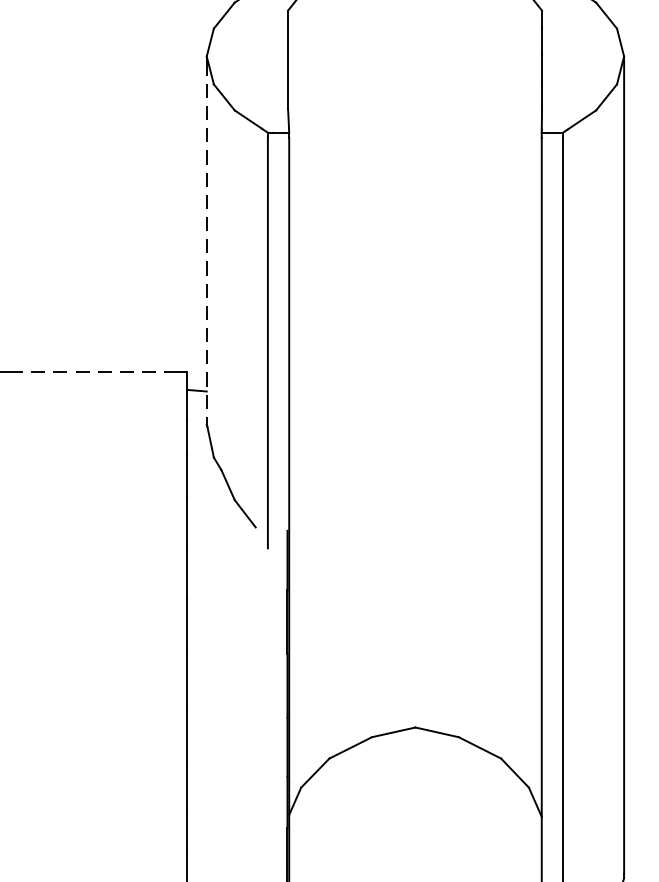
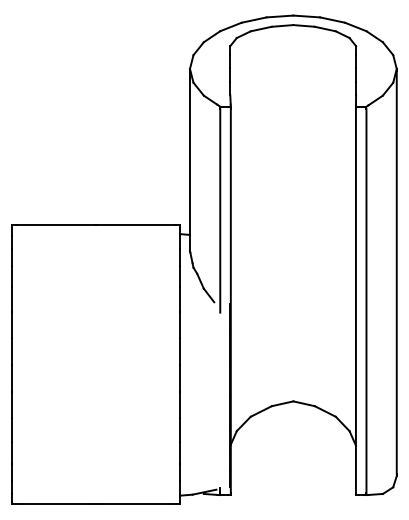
line: (205, 243) -> (189, 161), dashed -> solid
line: (98, 372) -> (136, 225), dashed -> solid

